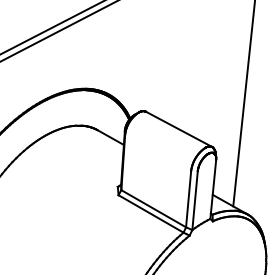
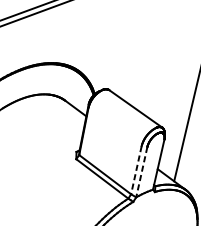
line: (188, 199) -> (136, 170), solid -> dashed
line: (195, 200) -> (142, 172), solid -> dashed

